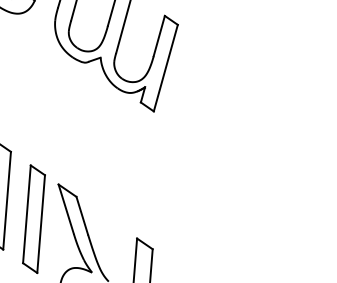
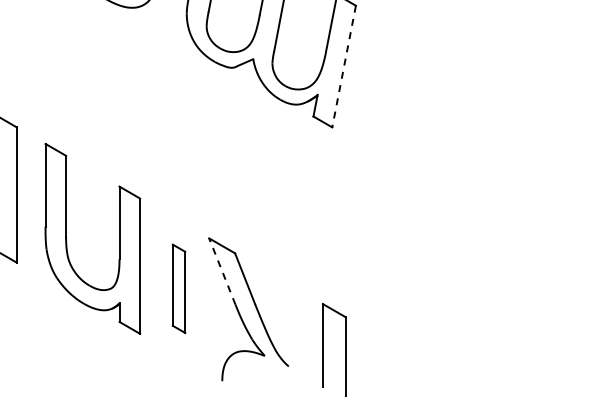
line: (166, 68) -> (344, 66), solid -> dashed
line: (66, 209) -> (222, 271), solid -> dashed
part: (33, 219) -> (178, 288), size x0.6

